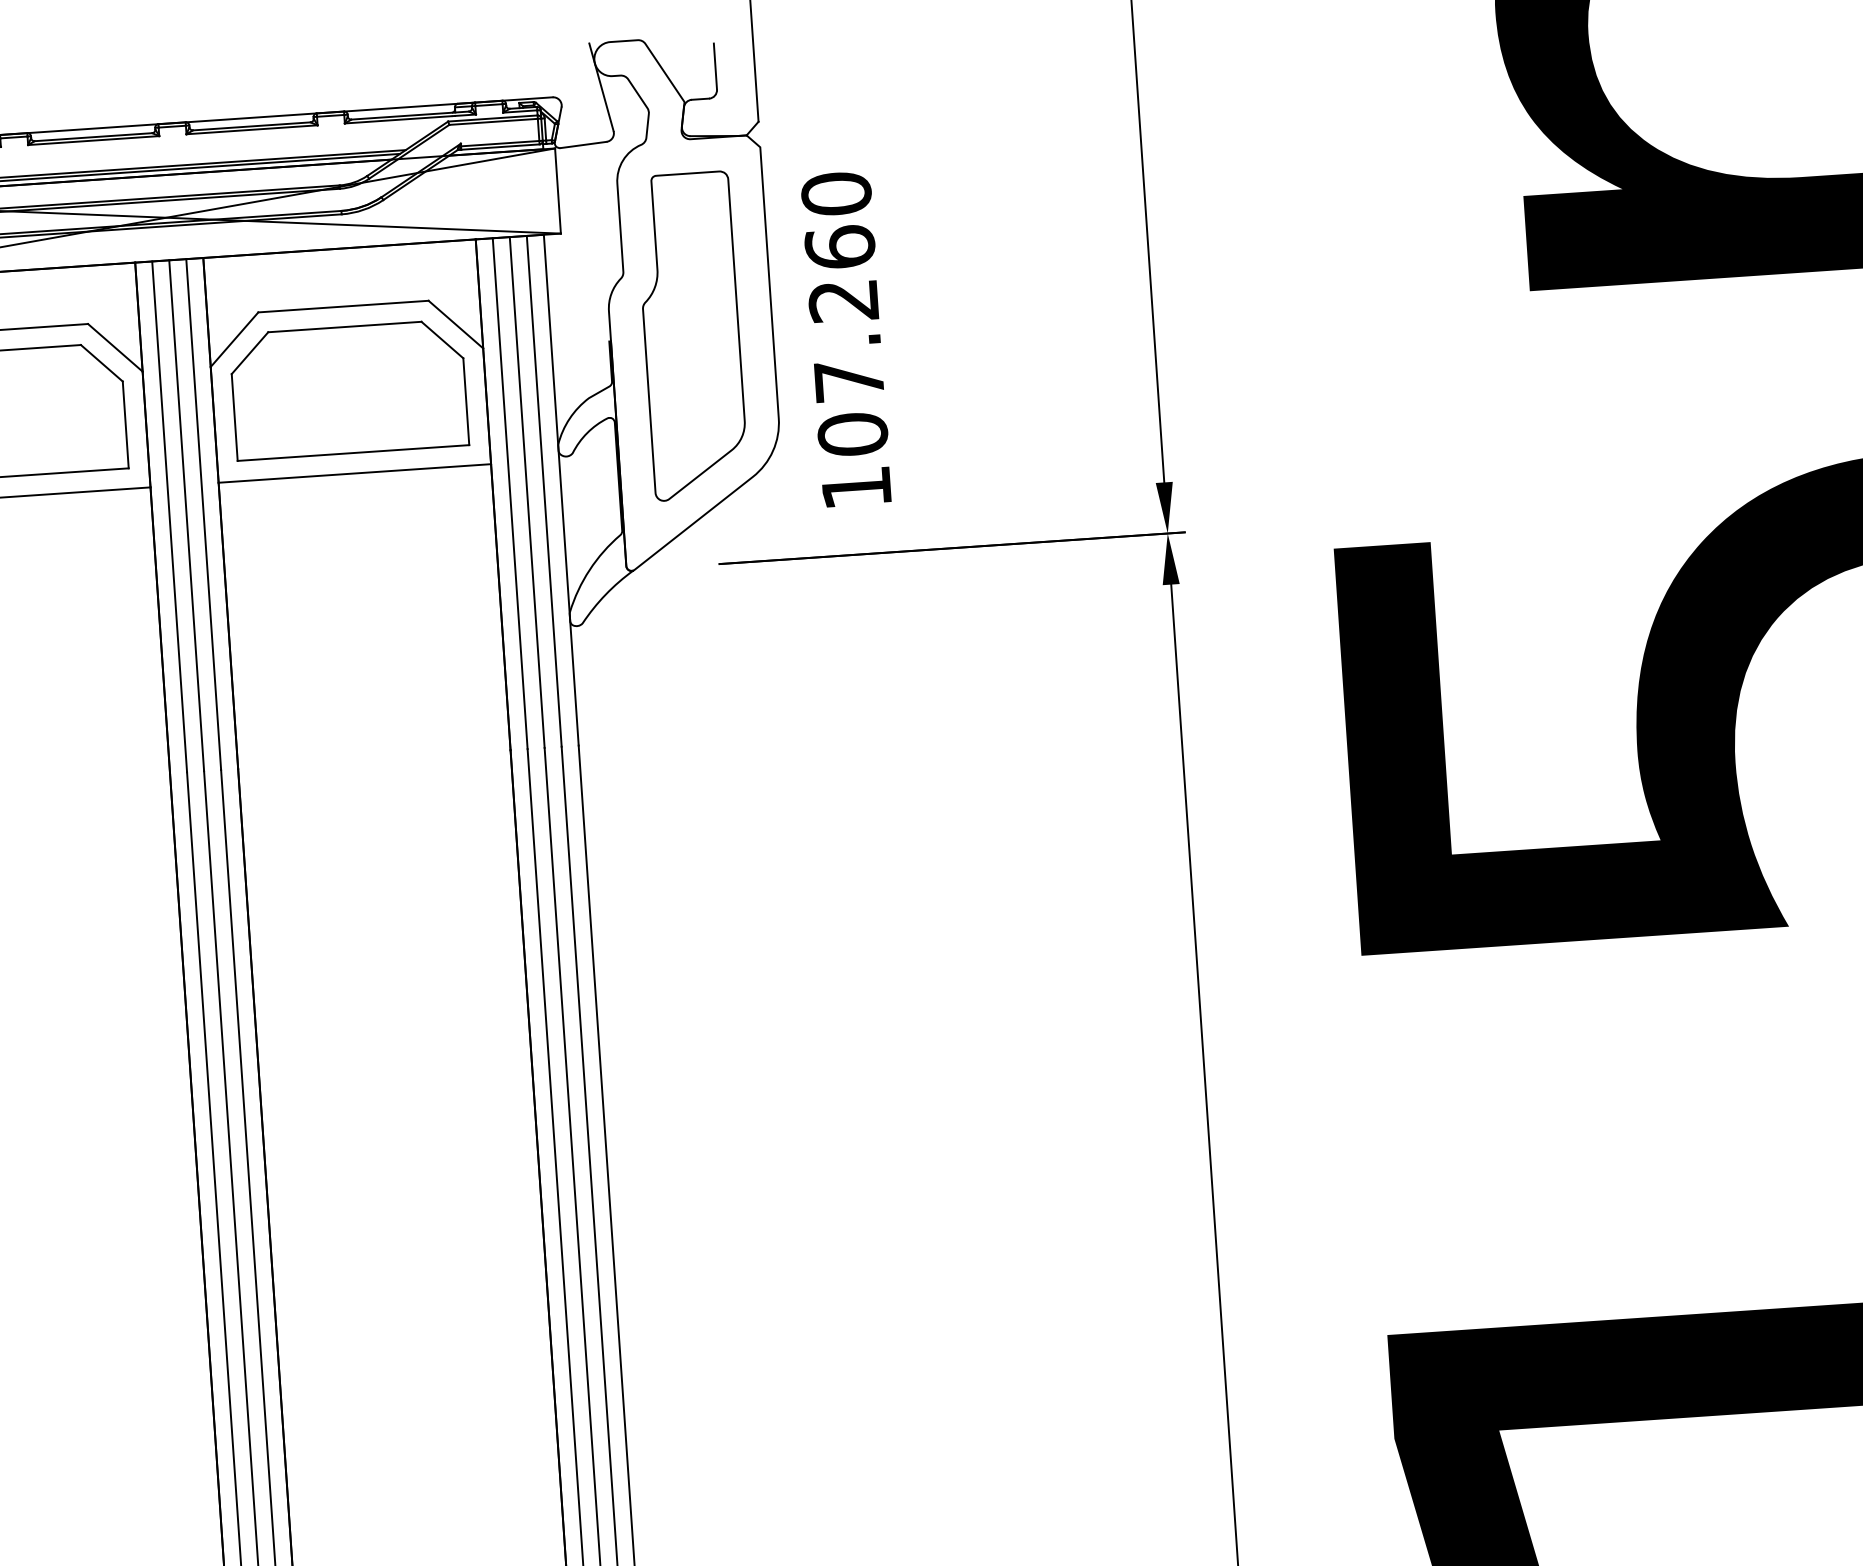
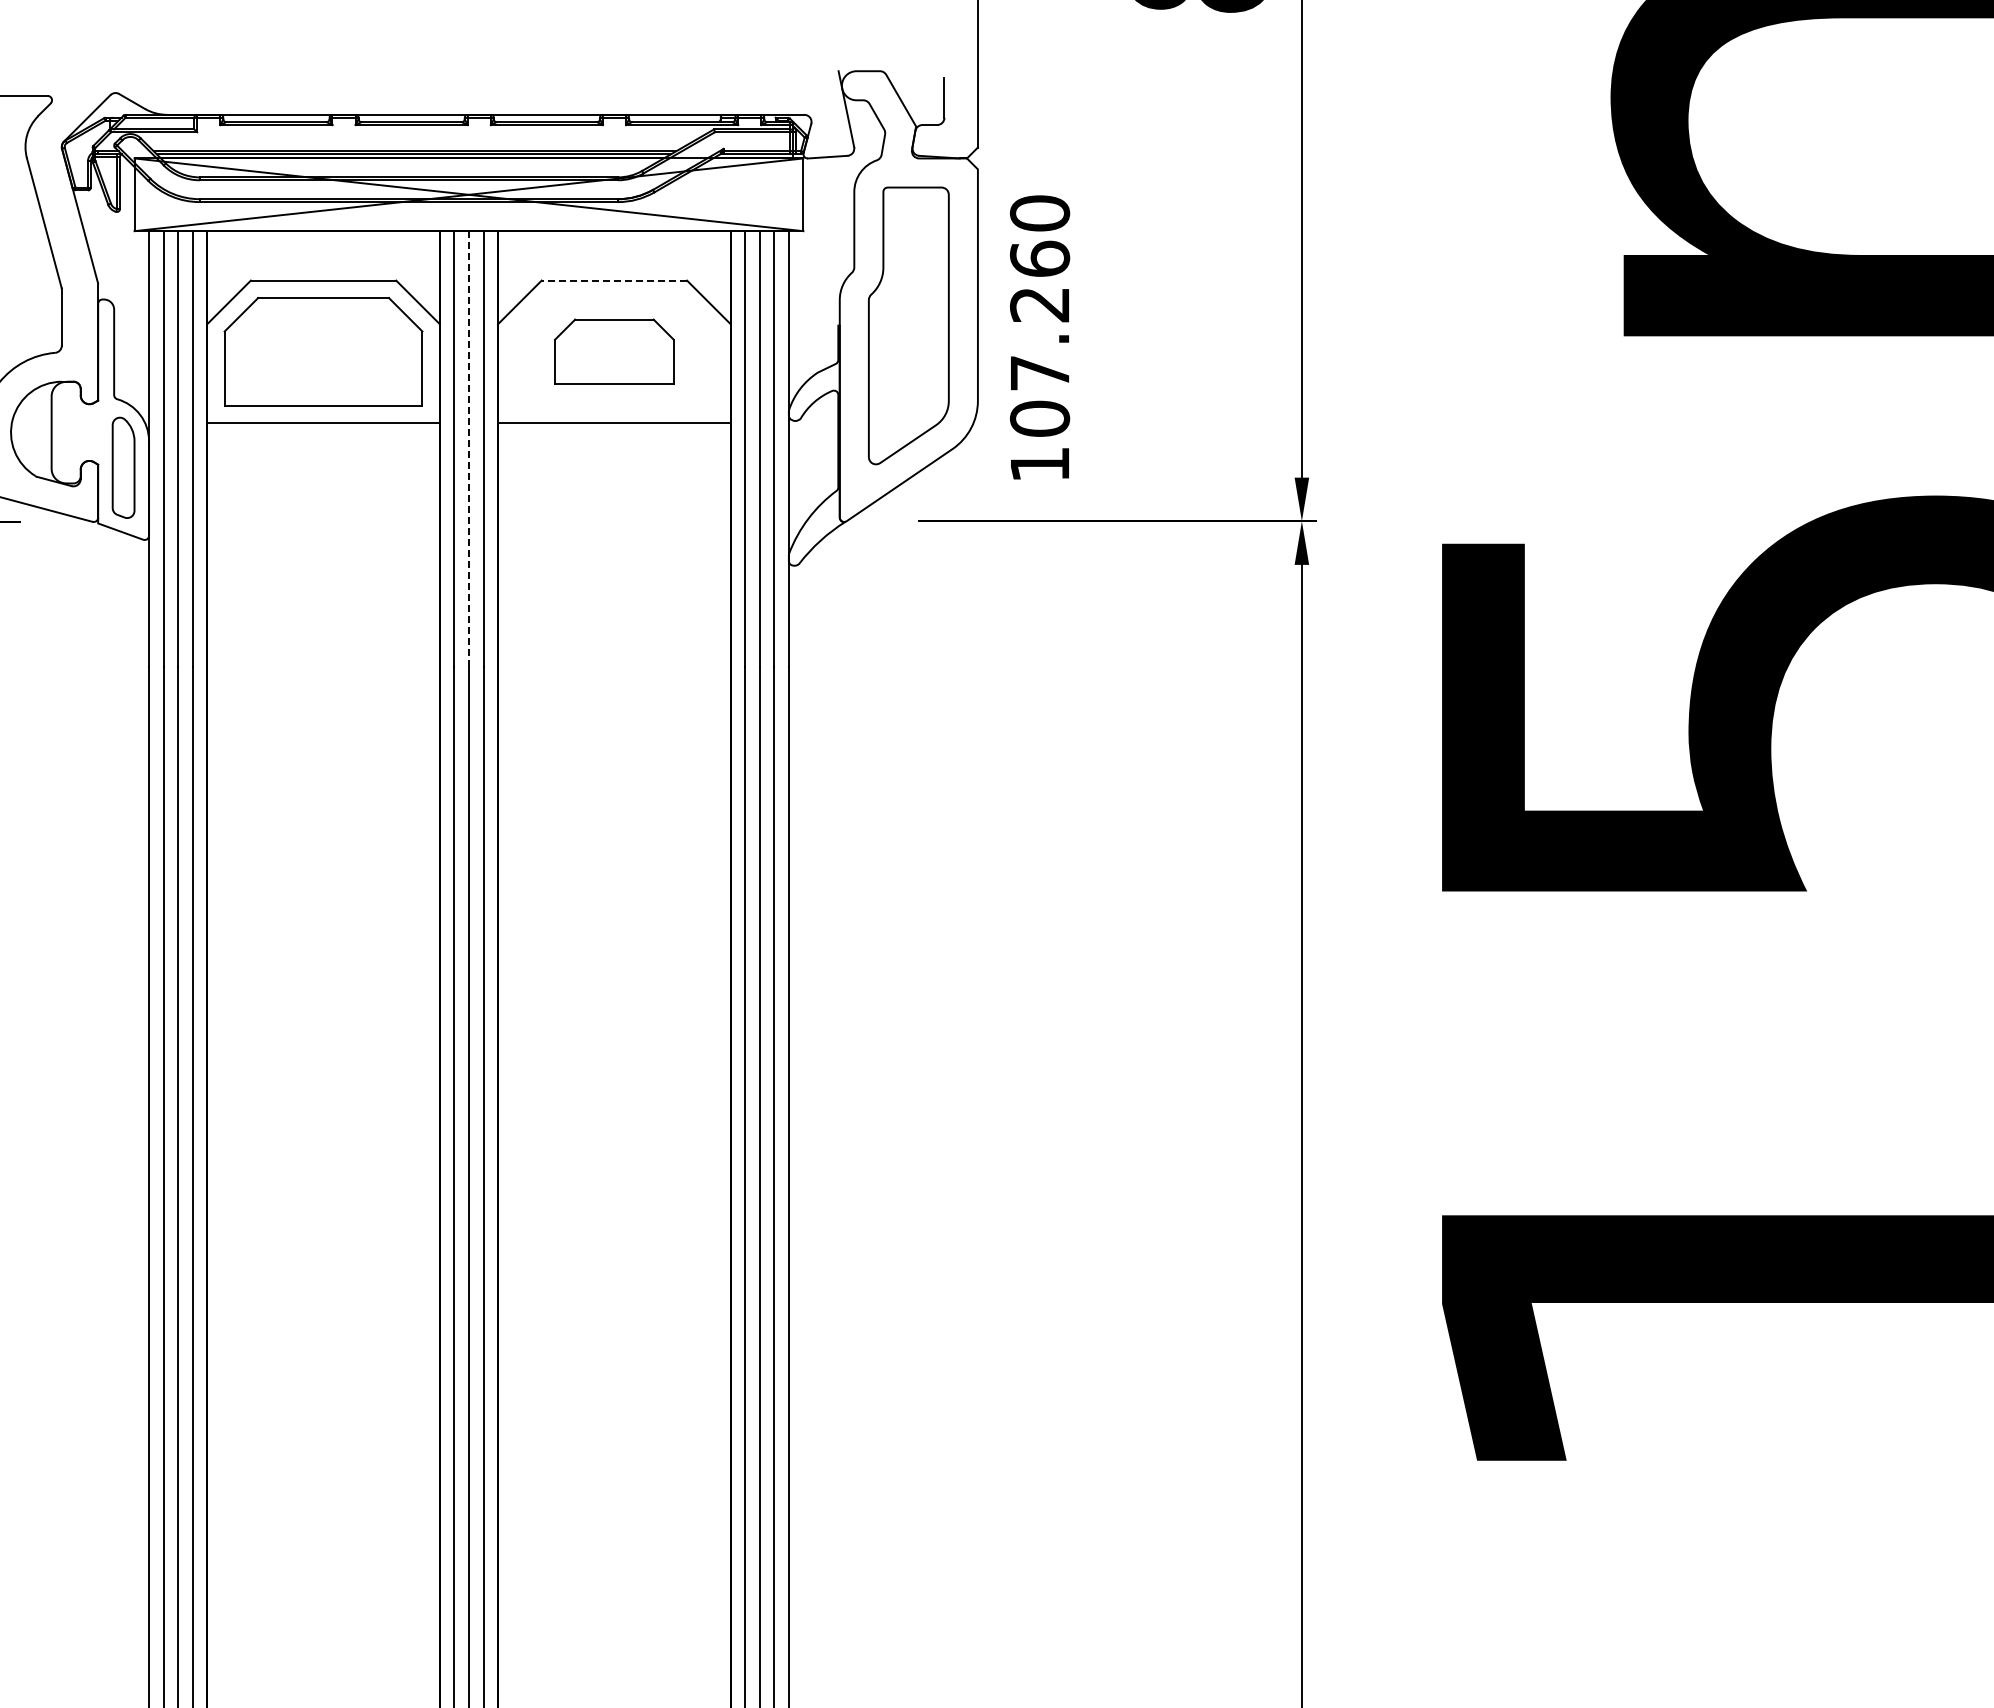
line: (343, 306) -> (614, 280), solid -> dashed
part: (349, 389) -> (614, 351), size x0.6
line: (186, 516) -> (468, 449), solid -> dashed

